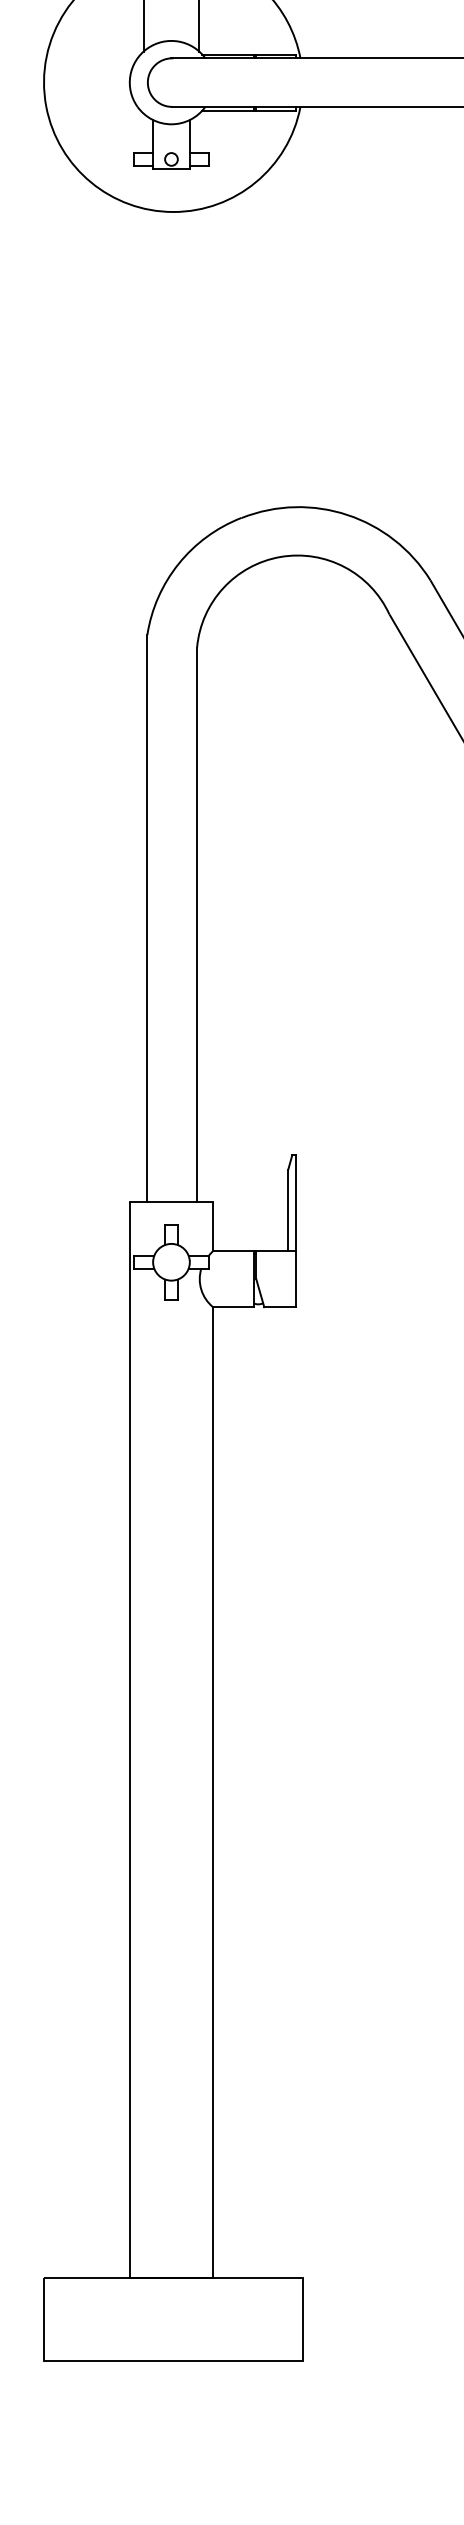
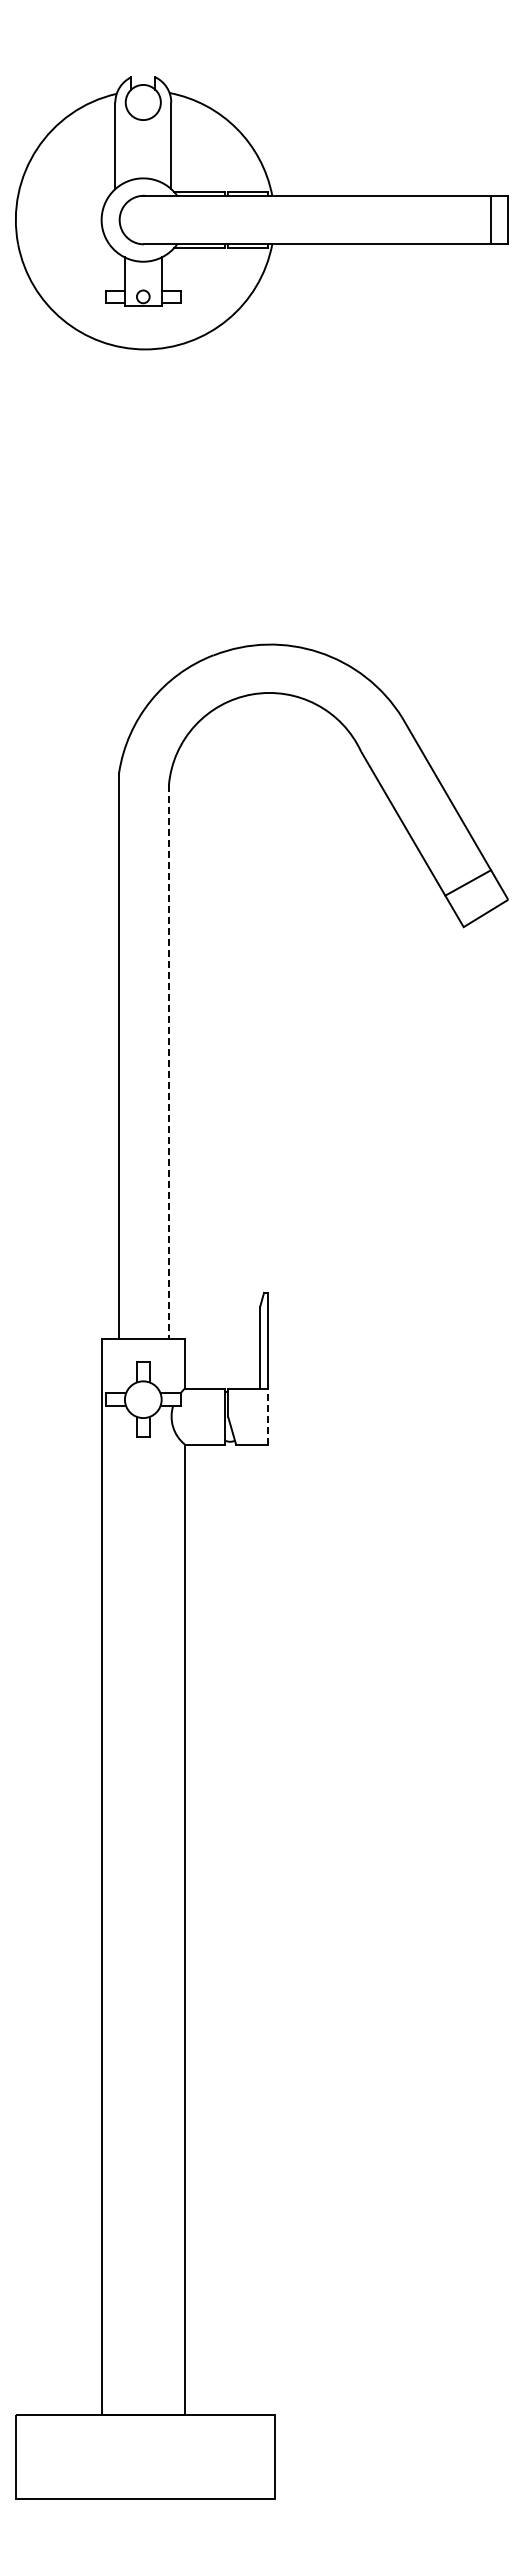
line: (197, 925) -> (169, 1062), solid -> dashed
line: (296, 1279) -> (268, 1416), solid -> dashed

